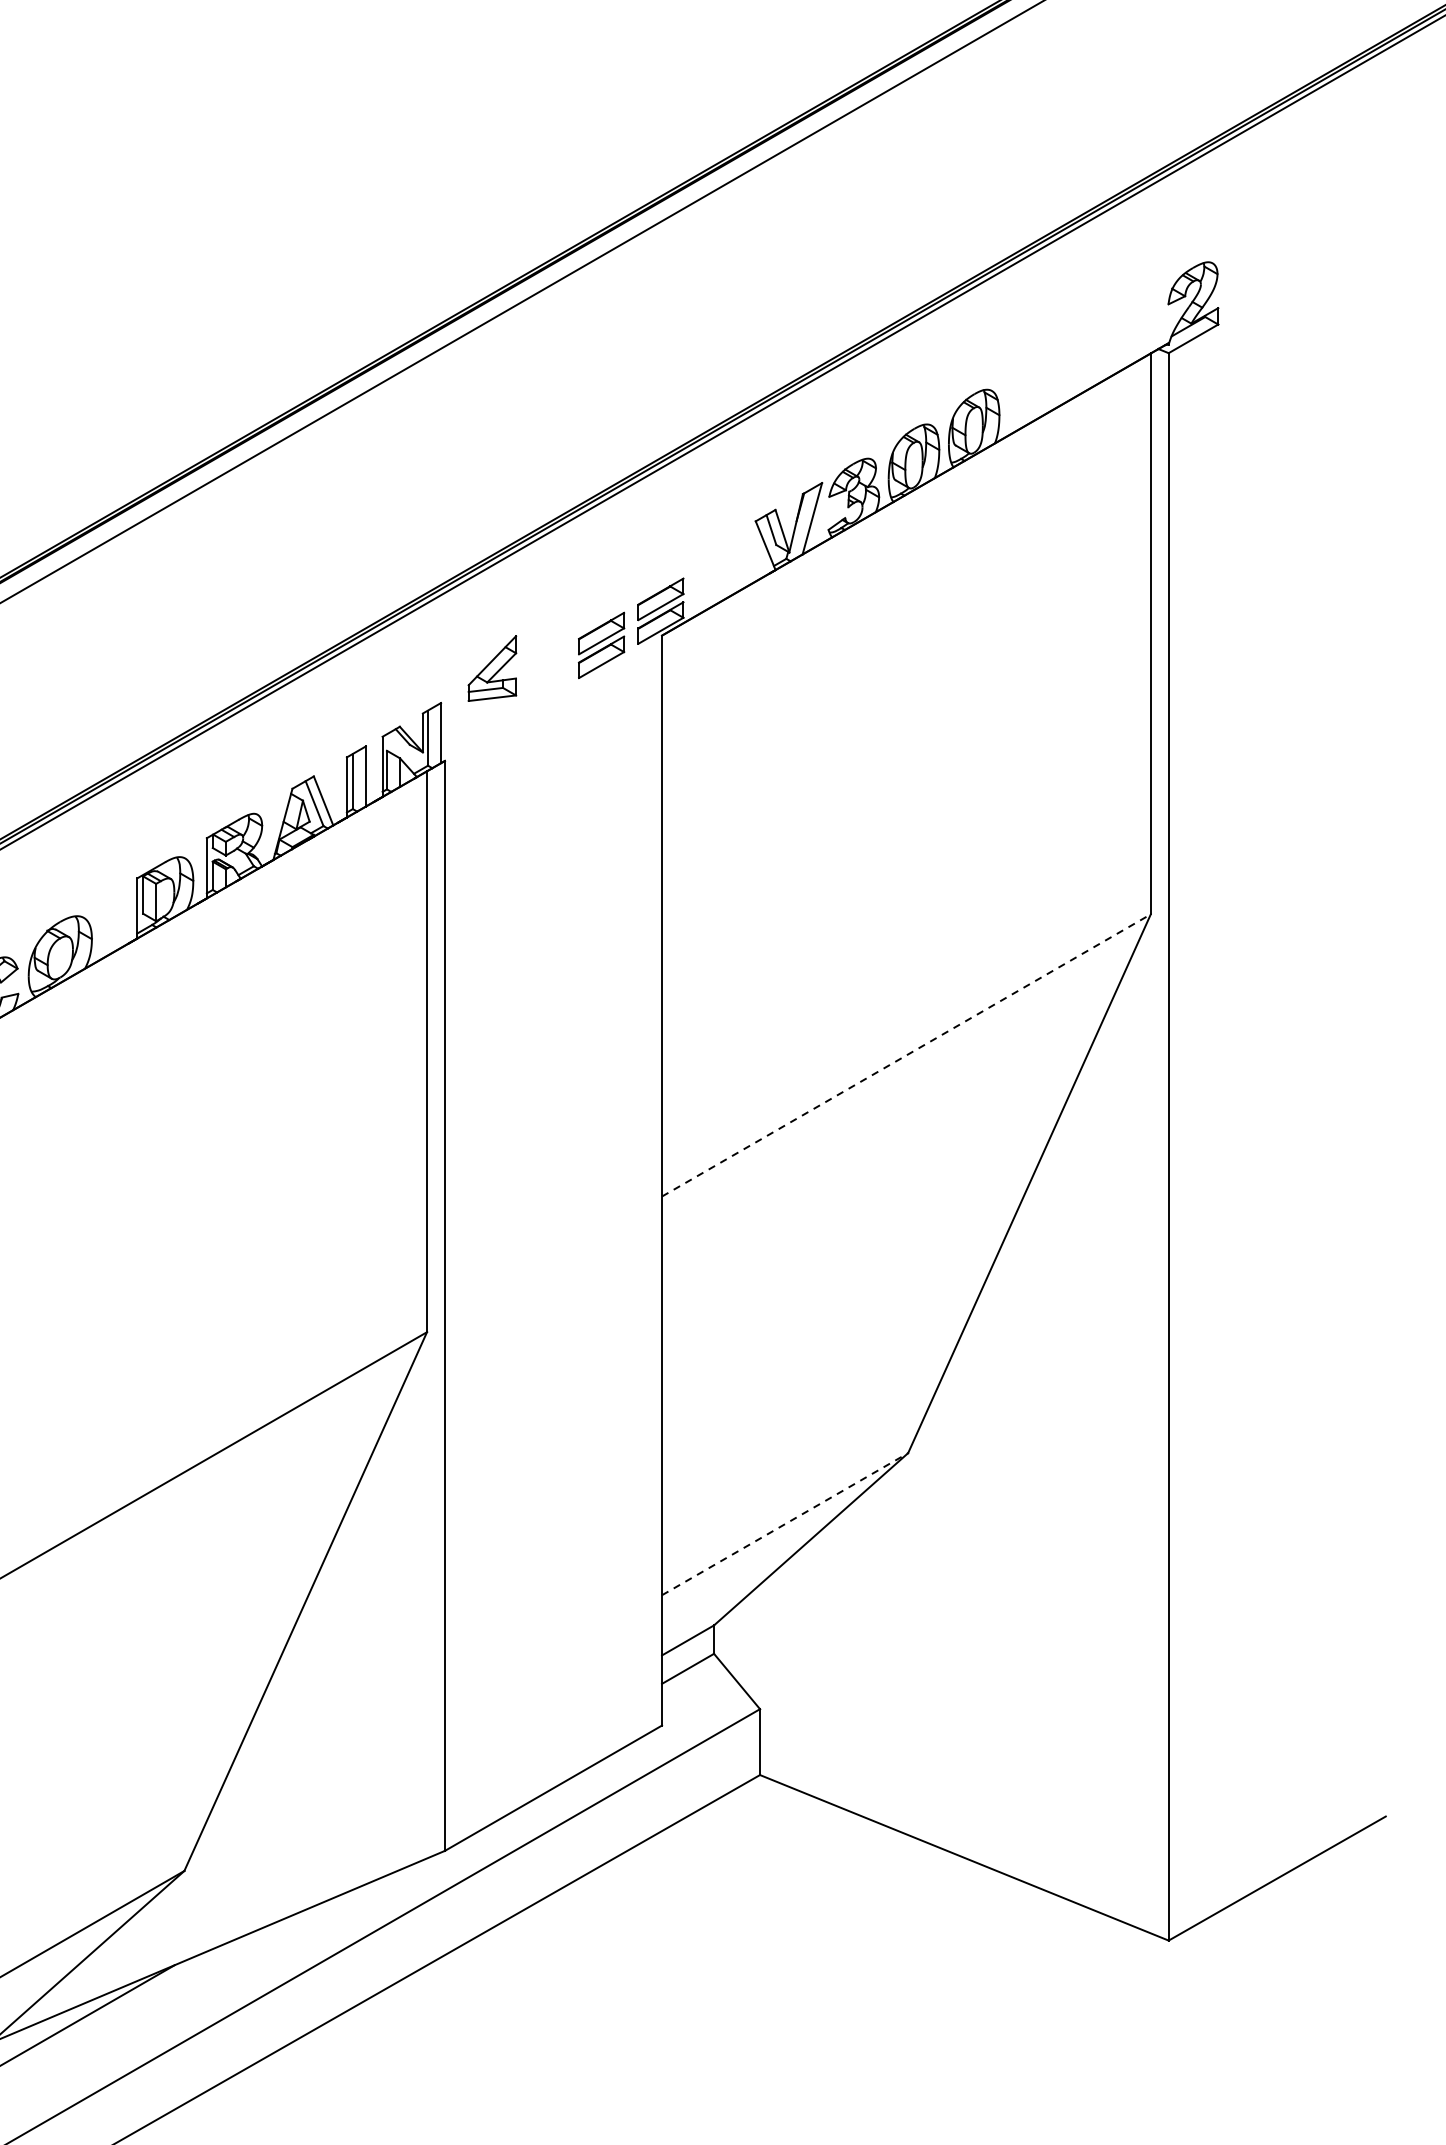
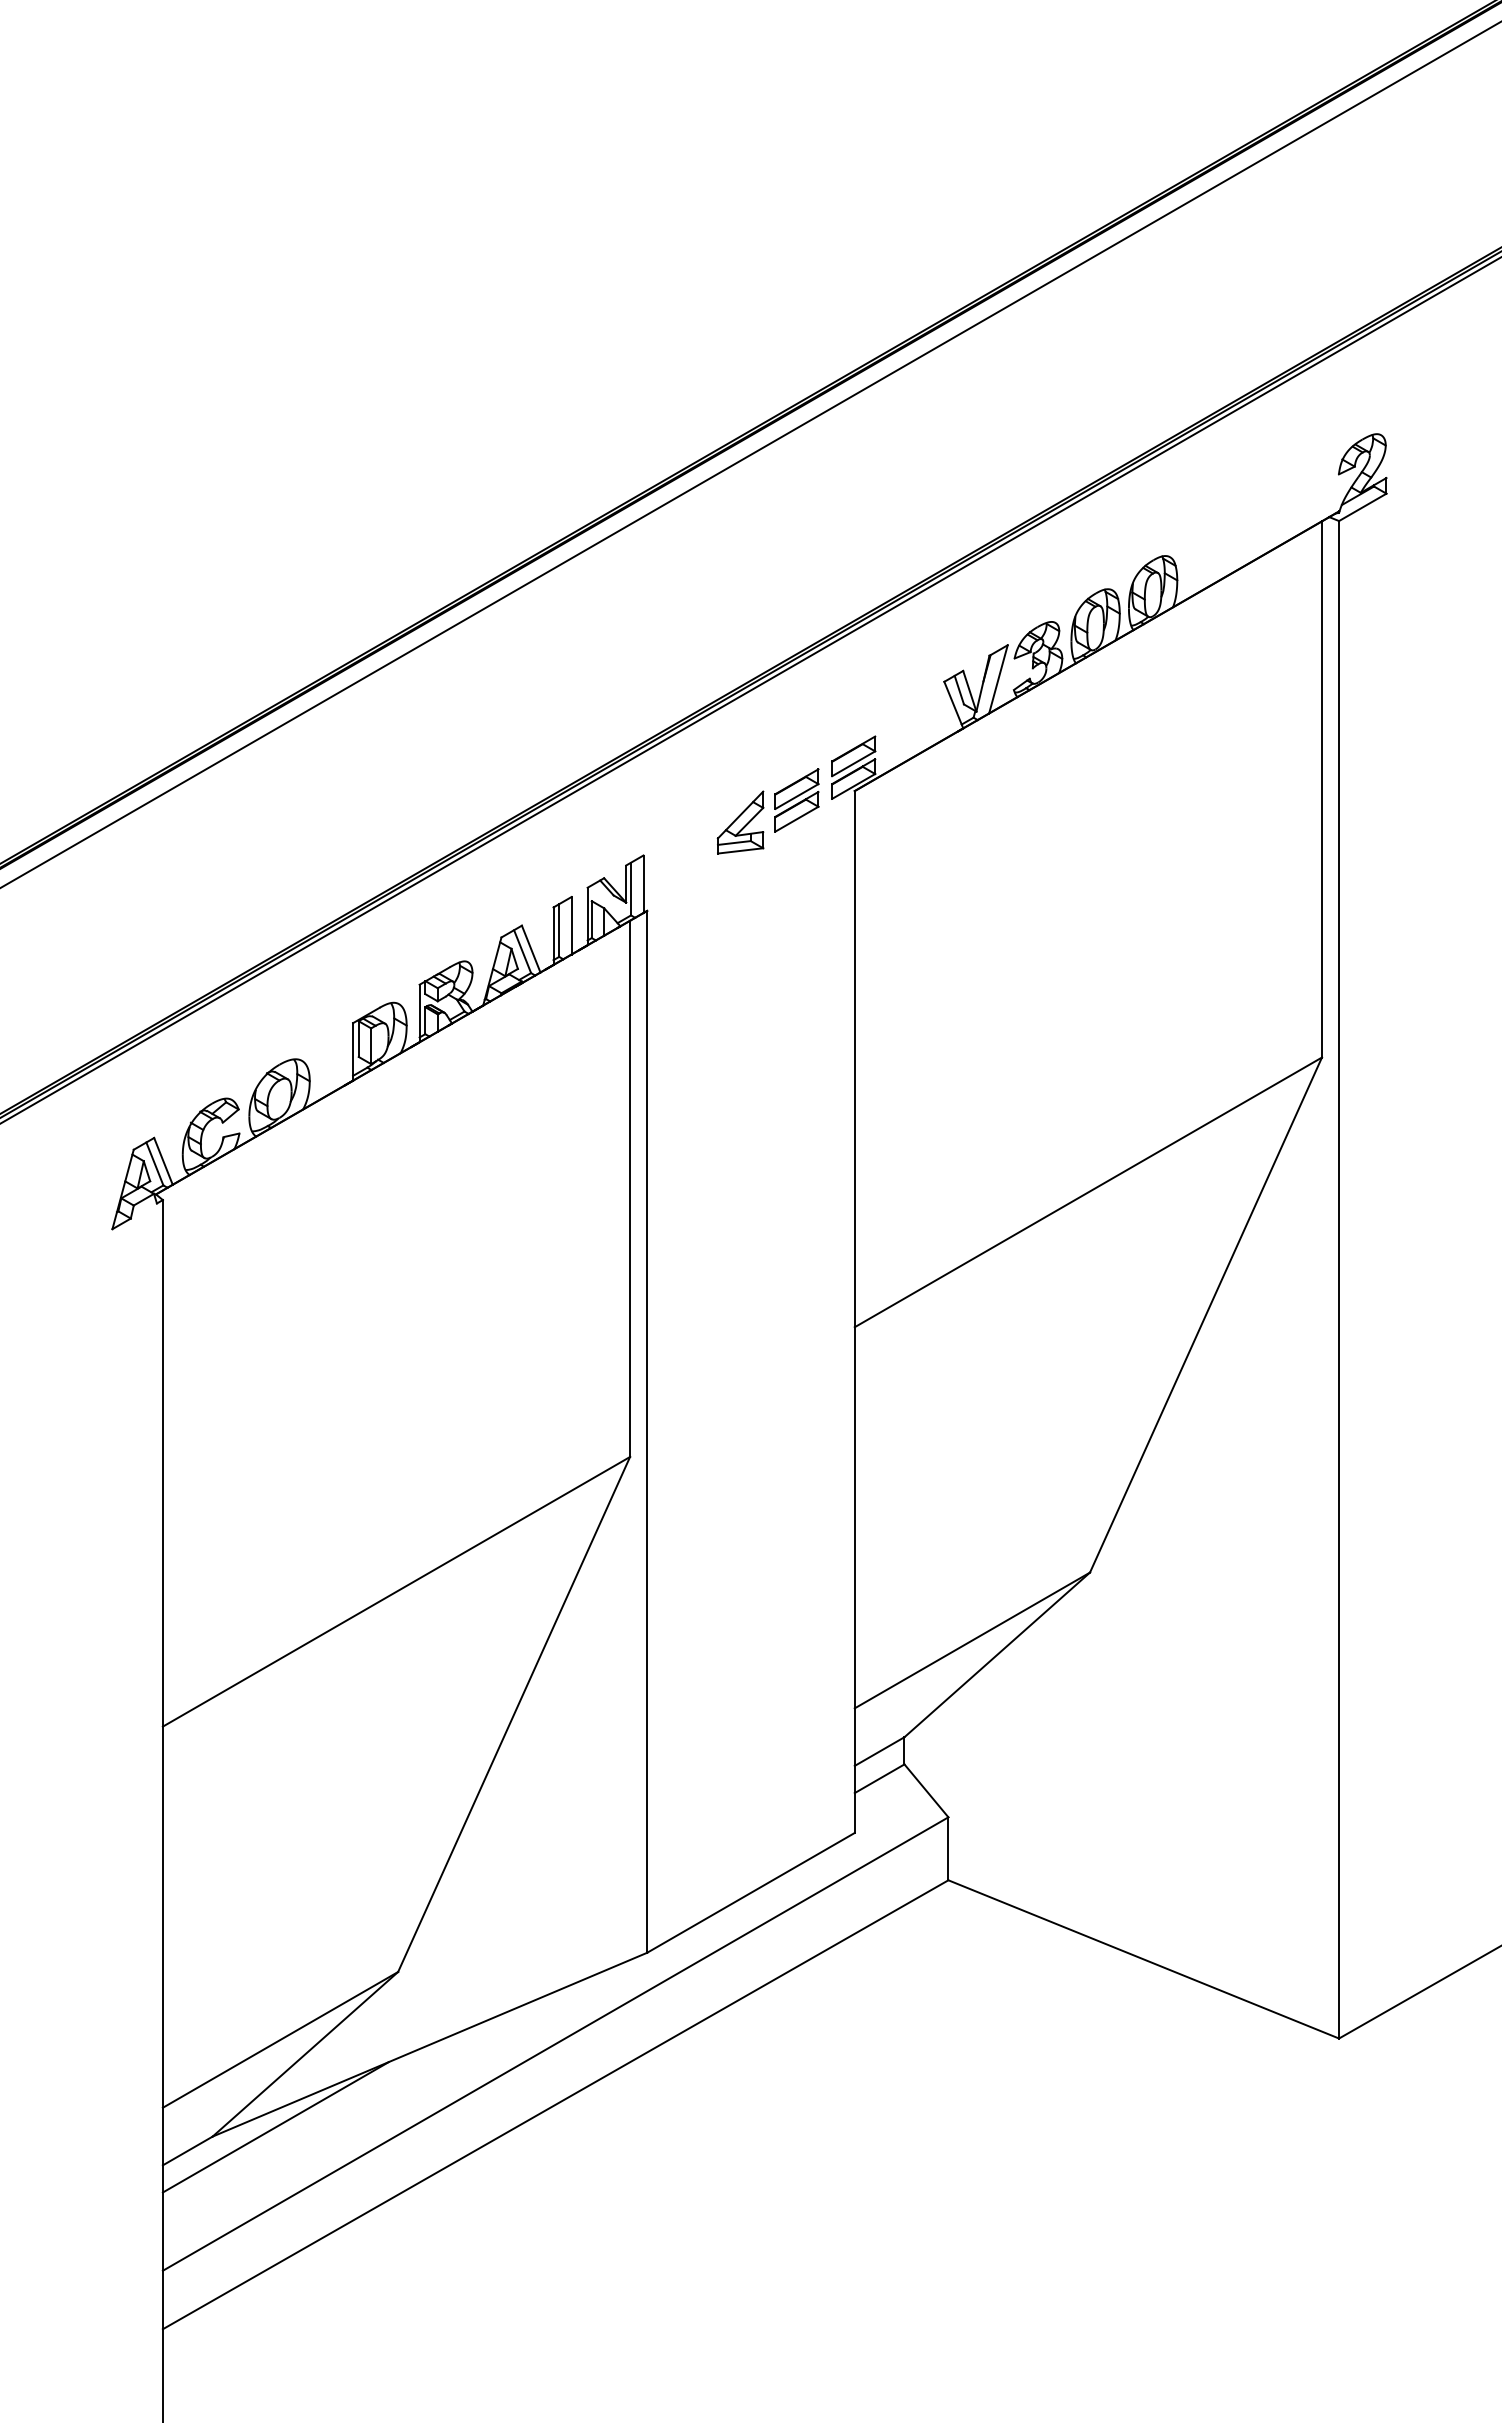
part: (492, 668) -> (740, 822), moved
line: (906, 1055) -> (1088, 1192), dashed -> solid
line: (785, 1524) -> (972, 1640), dashed -> solid

